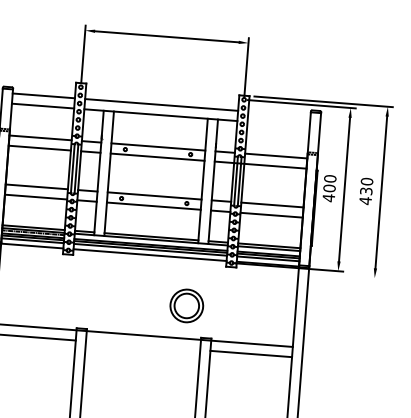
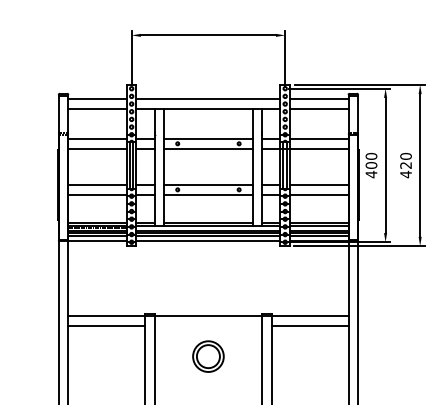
line: (279, 114) -> (319, 99), added
line: (278, 124) -> (319, 109), added
text: (366, 191) -> (406, 165), 430 -> 420
line: (309, 273) -> (358, 246), added
part: (186, 305) -> (208, 356), moved

